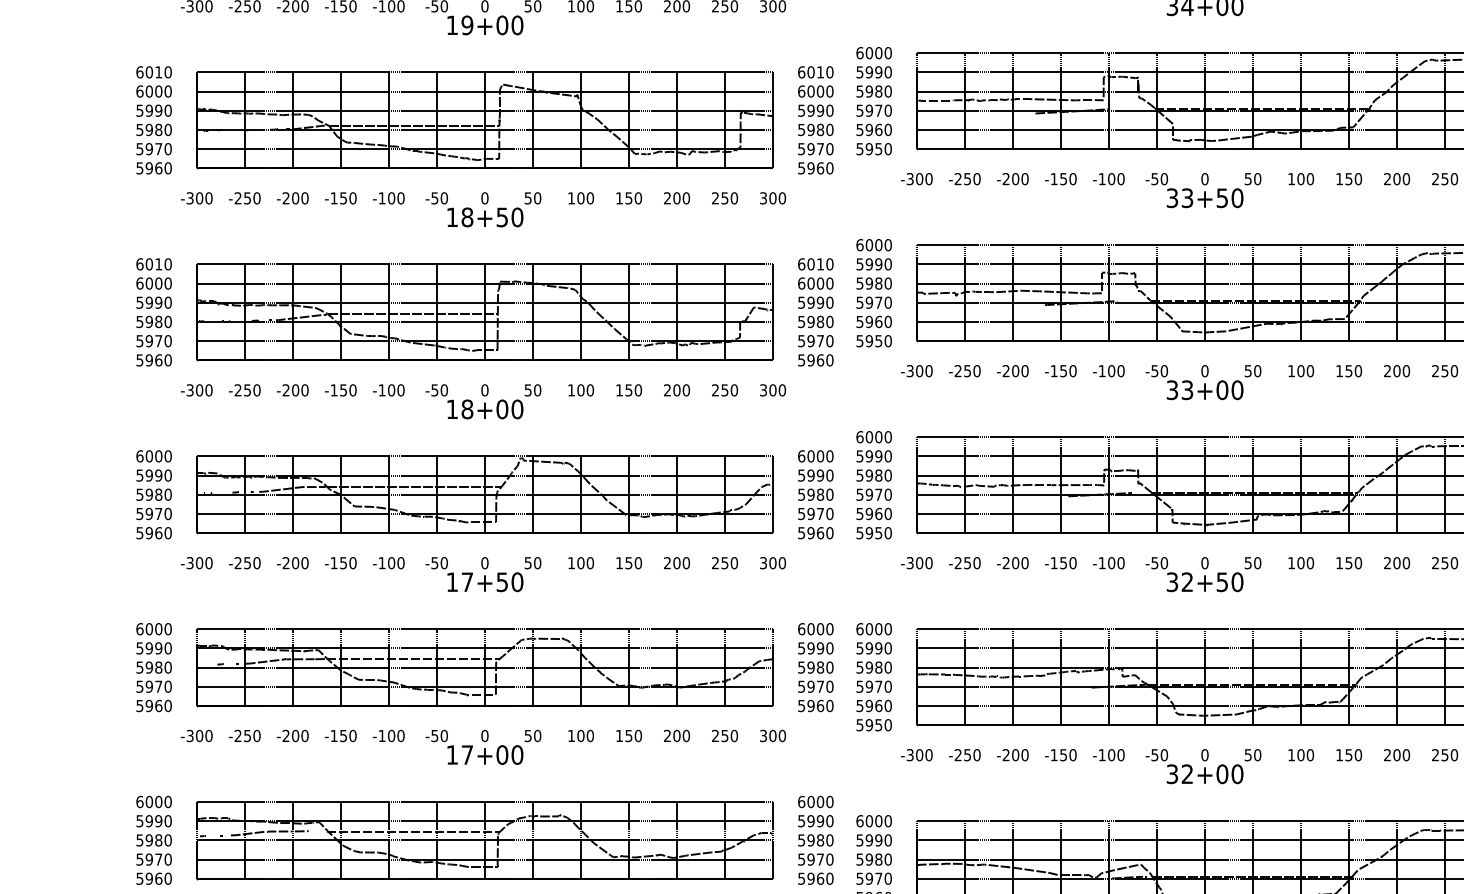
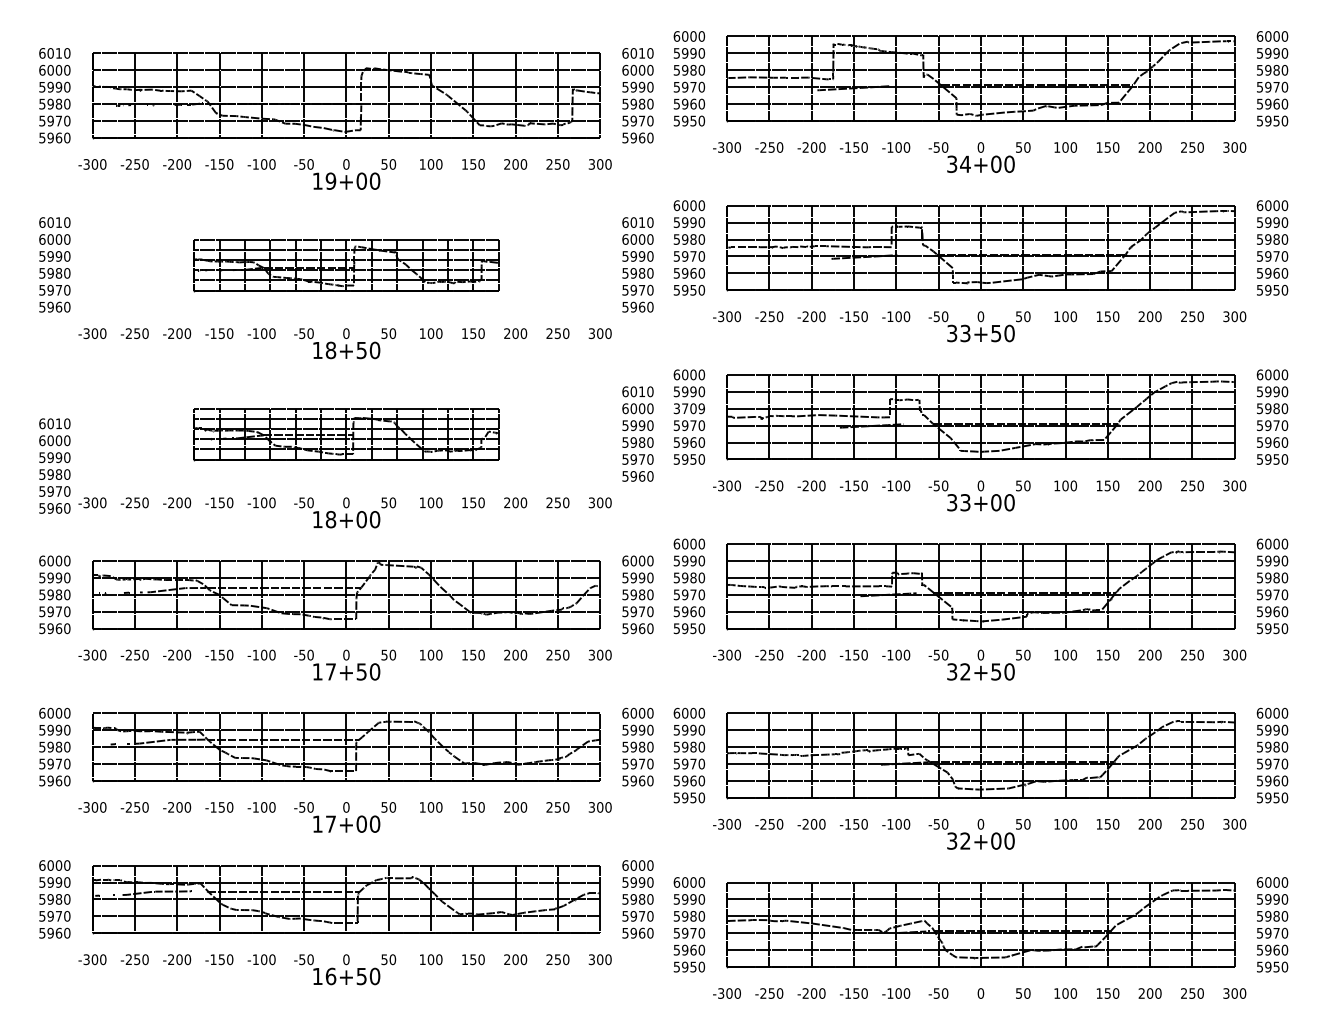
part: (485, 121) -> (346, 265), size x0.6
text: (874, 283) -> (689, 408), 5980 -> 3709
text: (153, 311) -> (54, 465), moved
part: (485, 312) -> (346, 434), size x0.6

